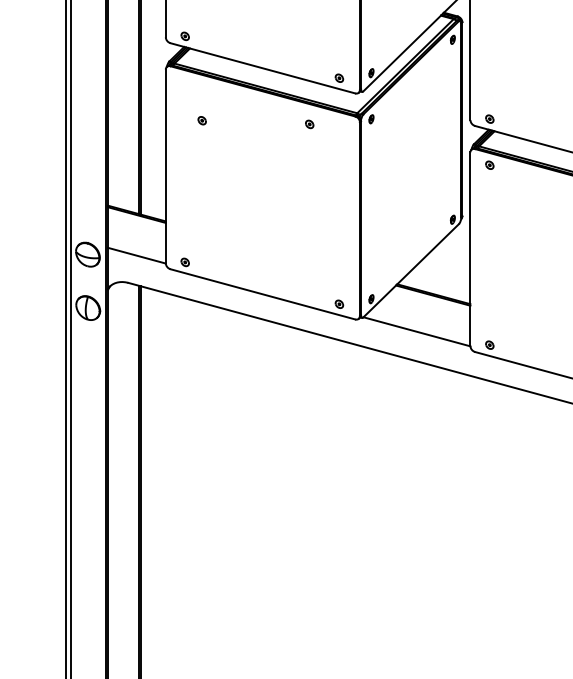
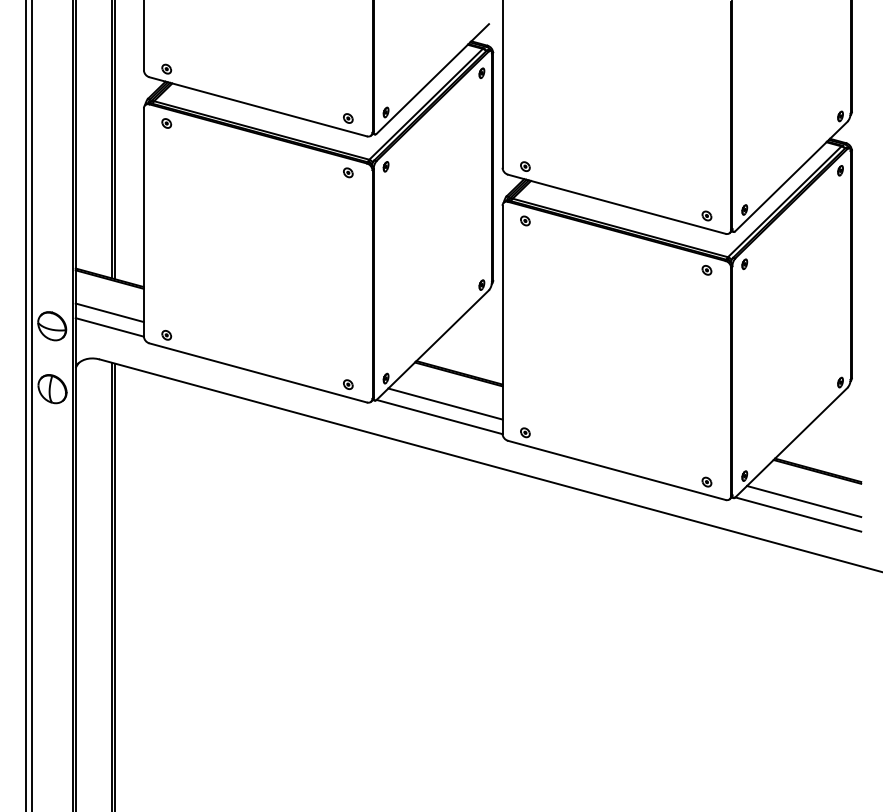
part: (202, 120) -> (166, 123), moved
part: (309, 124) -> (348, 172), moved
line: (136, 243) -> (109, 312), added
line: (421, 320) -> (445, 403), added

